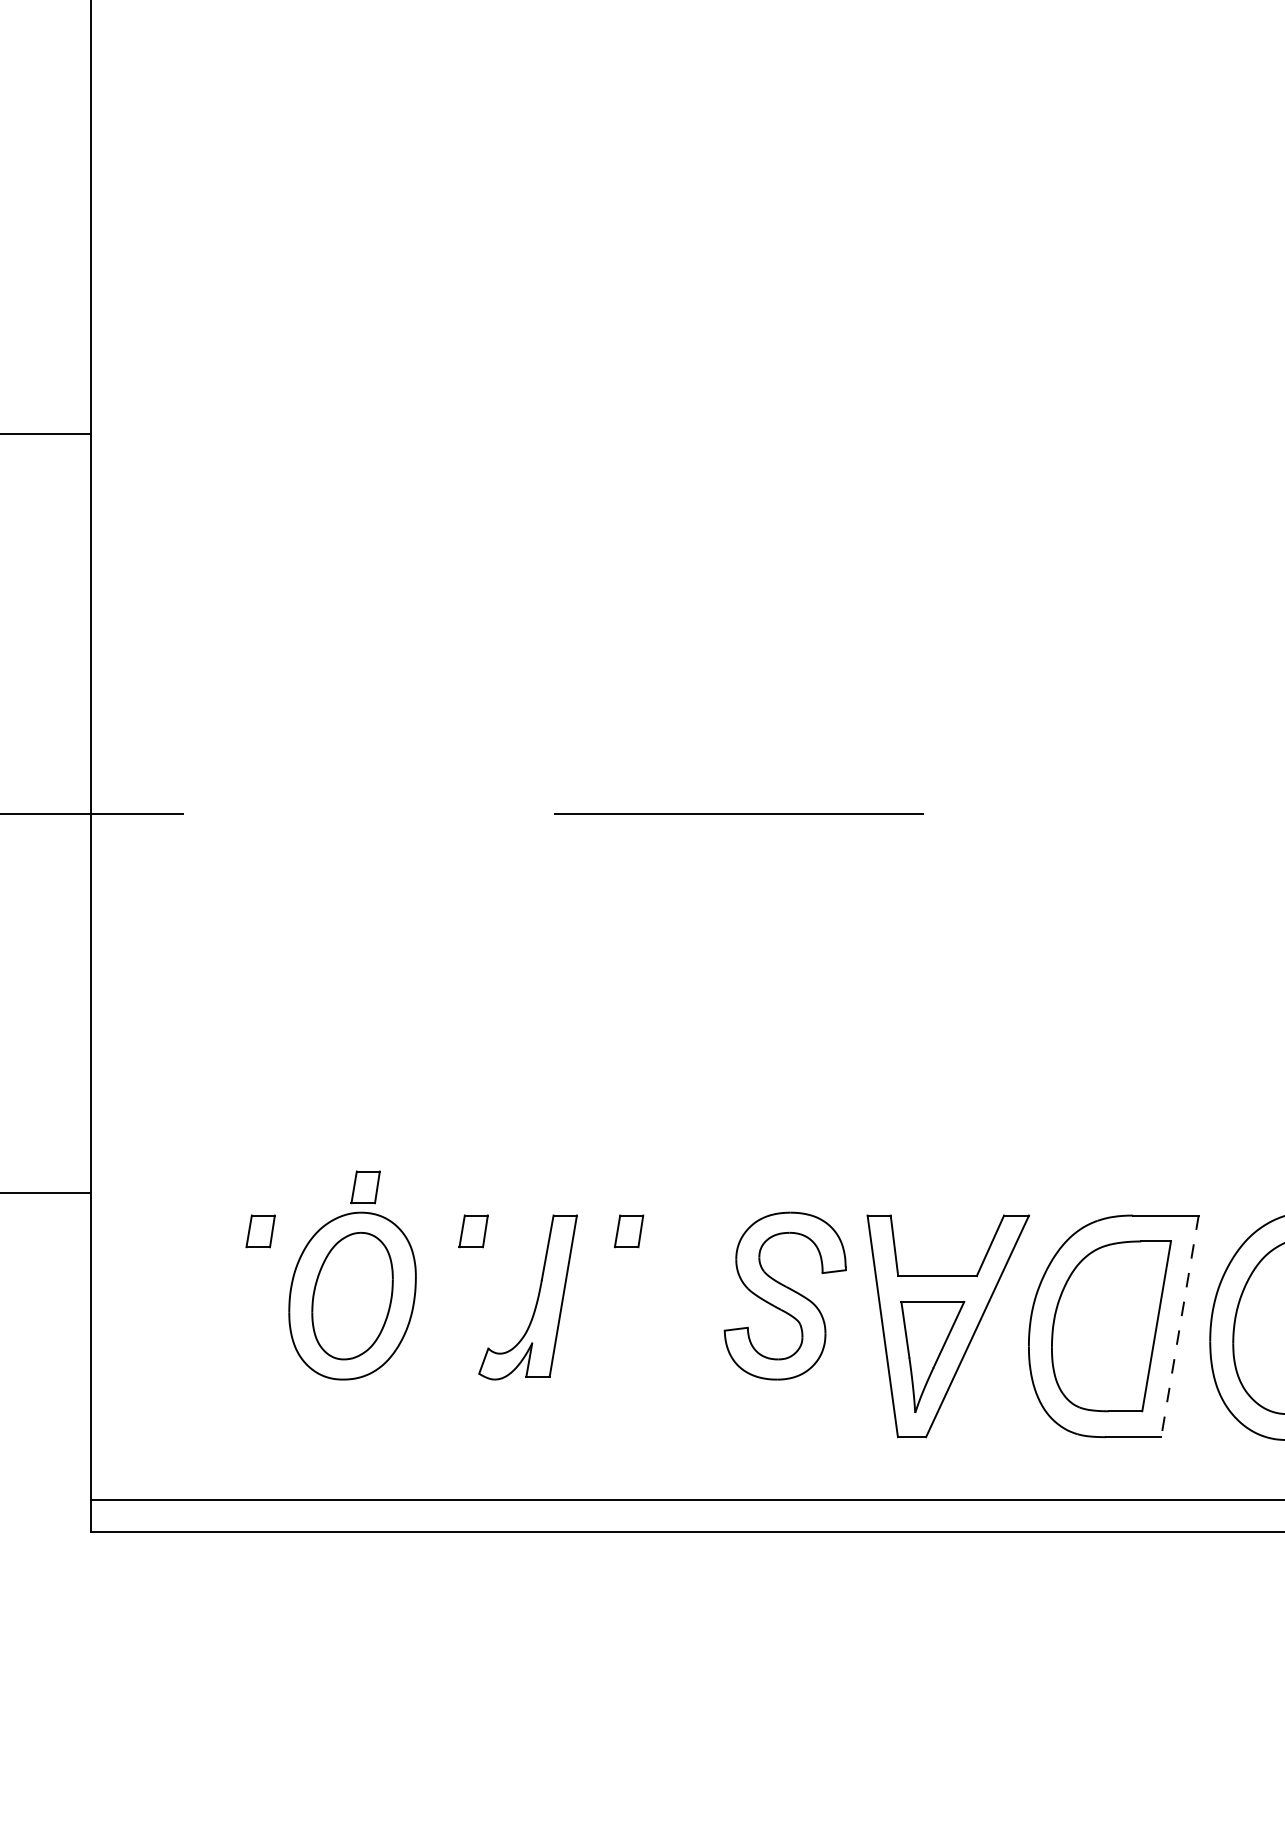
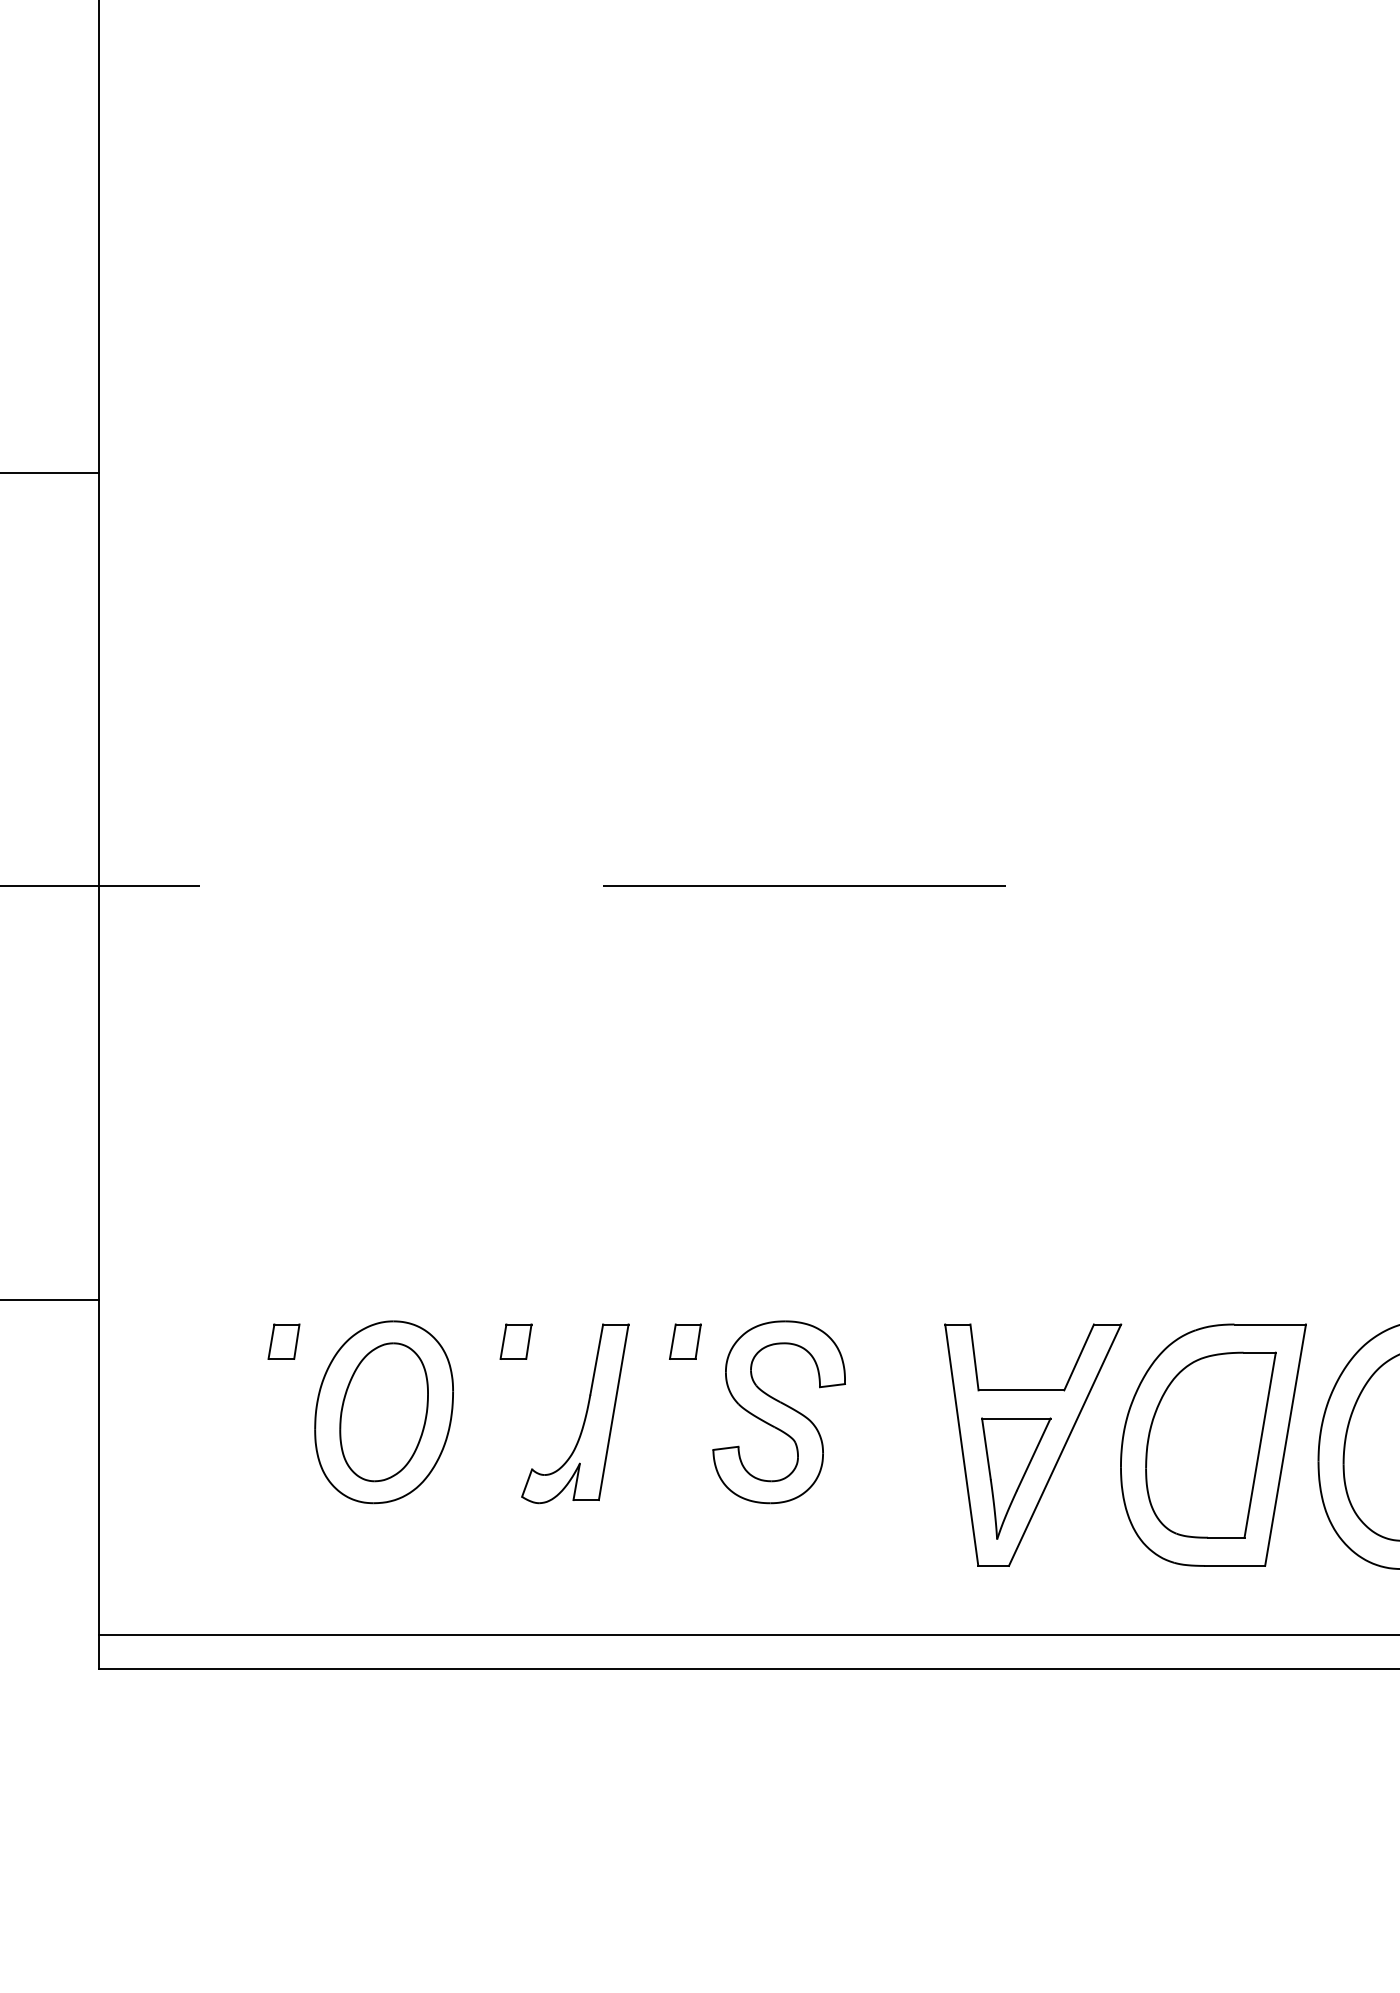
part: (365, 1187) -> (398, 1293), removed
part: (784, 1295) -> (778, 1411), moved
line: (1179, 1326) -> (1285, 1445), dashed -> solid

